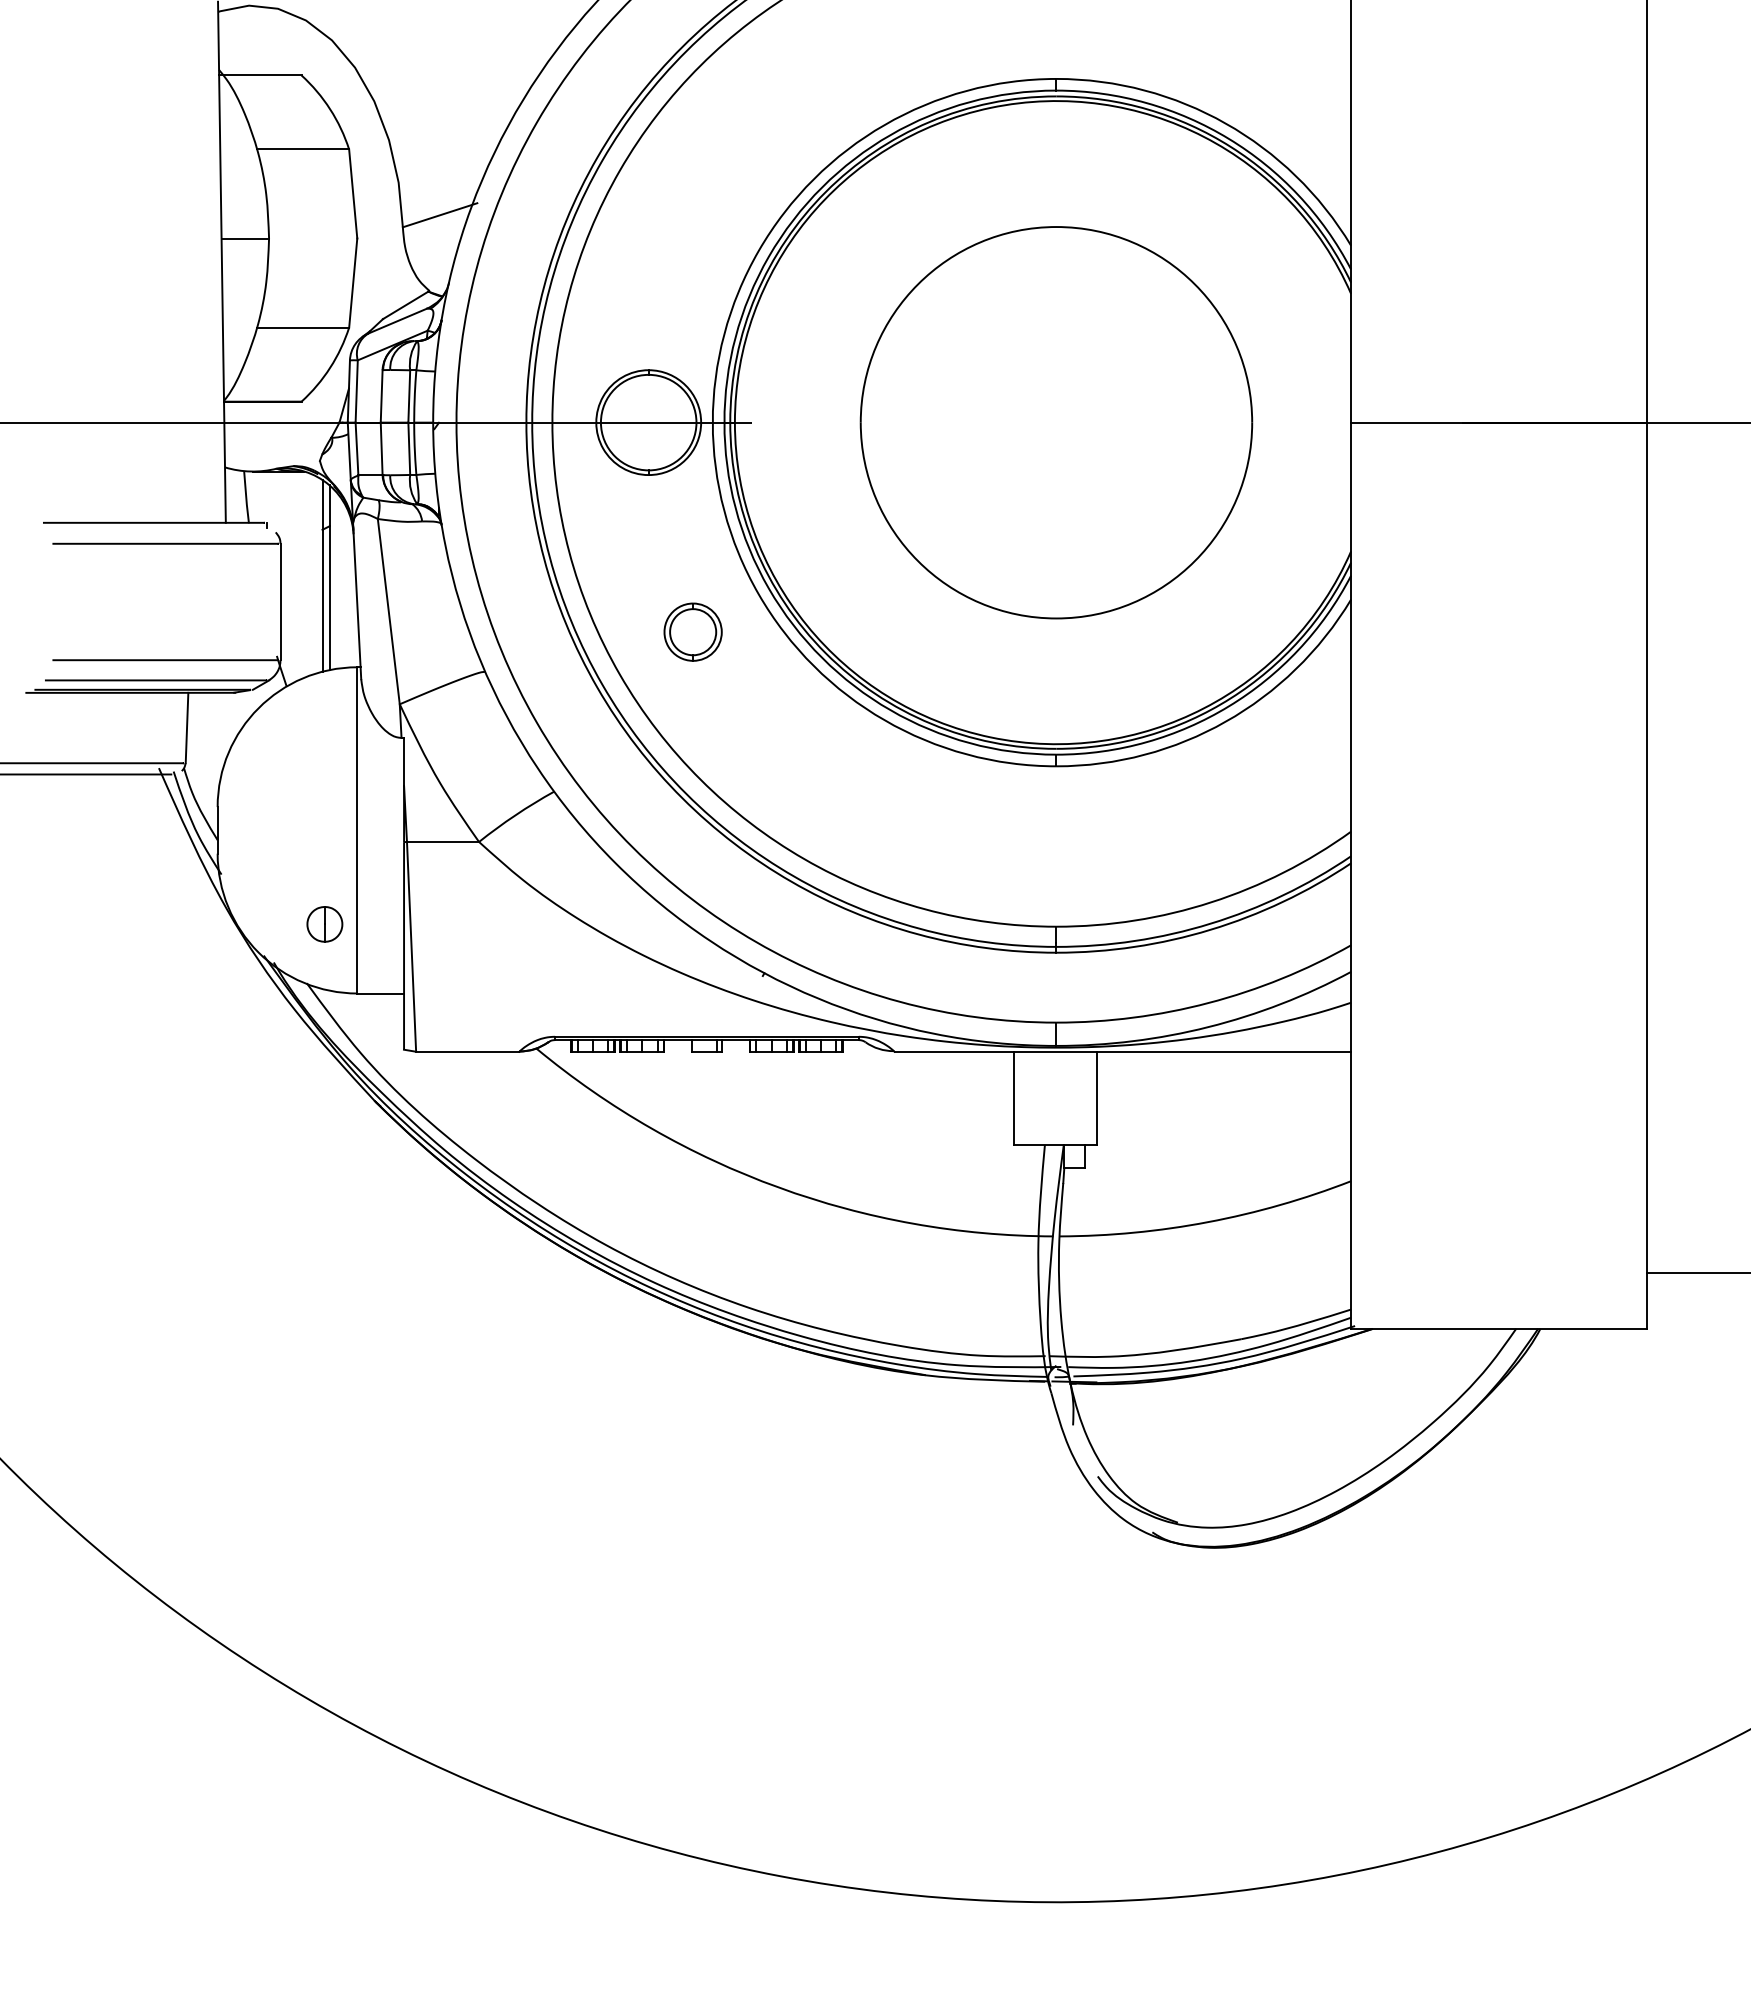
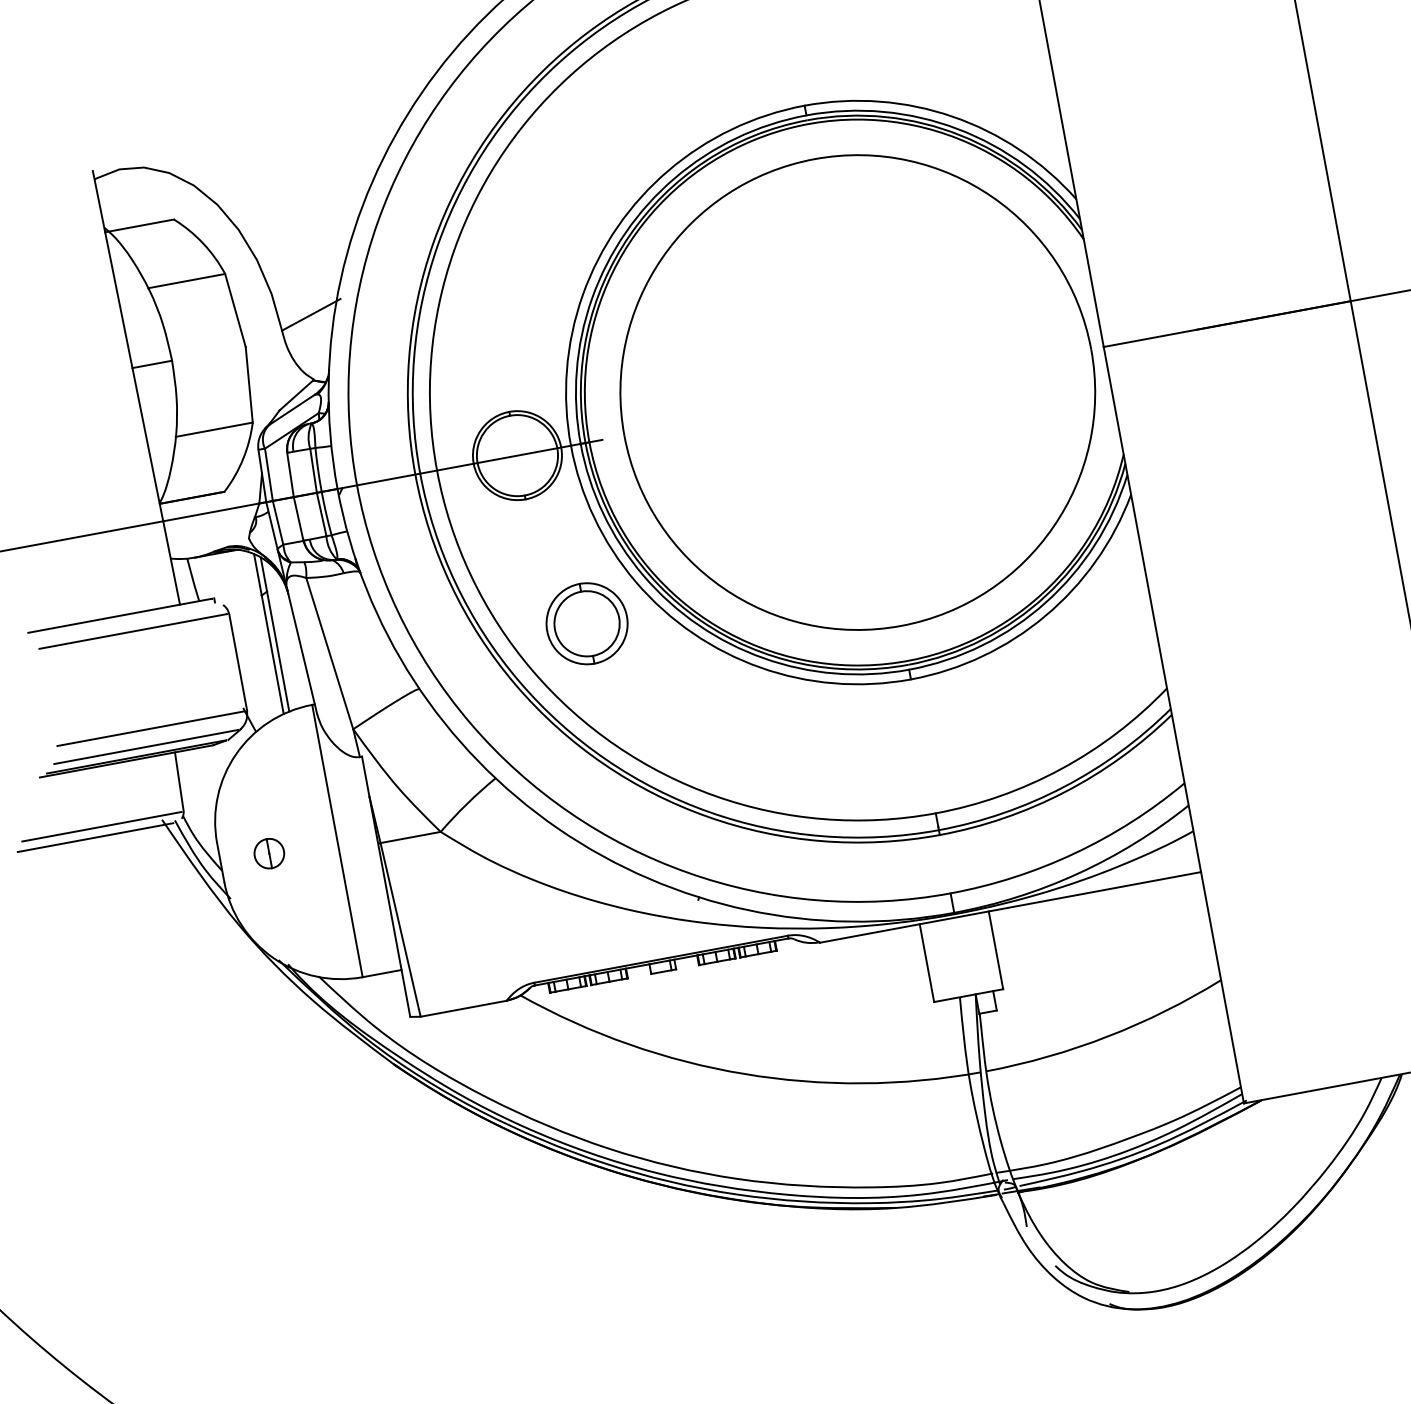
part: (1056, 422) -> (857, 392), size x1.43
part: (692, 631) -> (586, 623), size x1.67
part: (324, 924) -> (269, 853), moved

